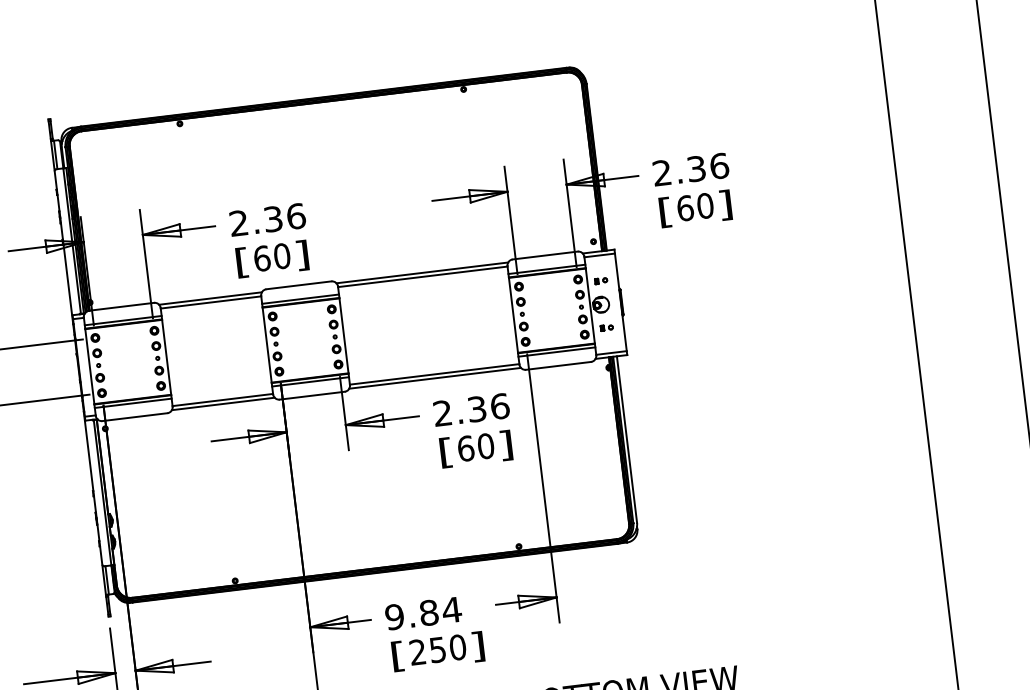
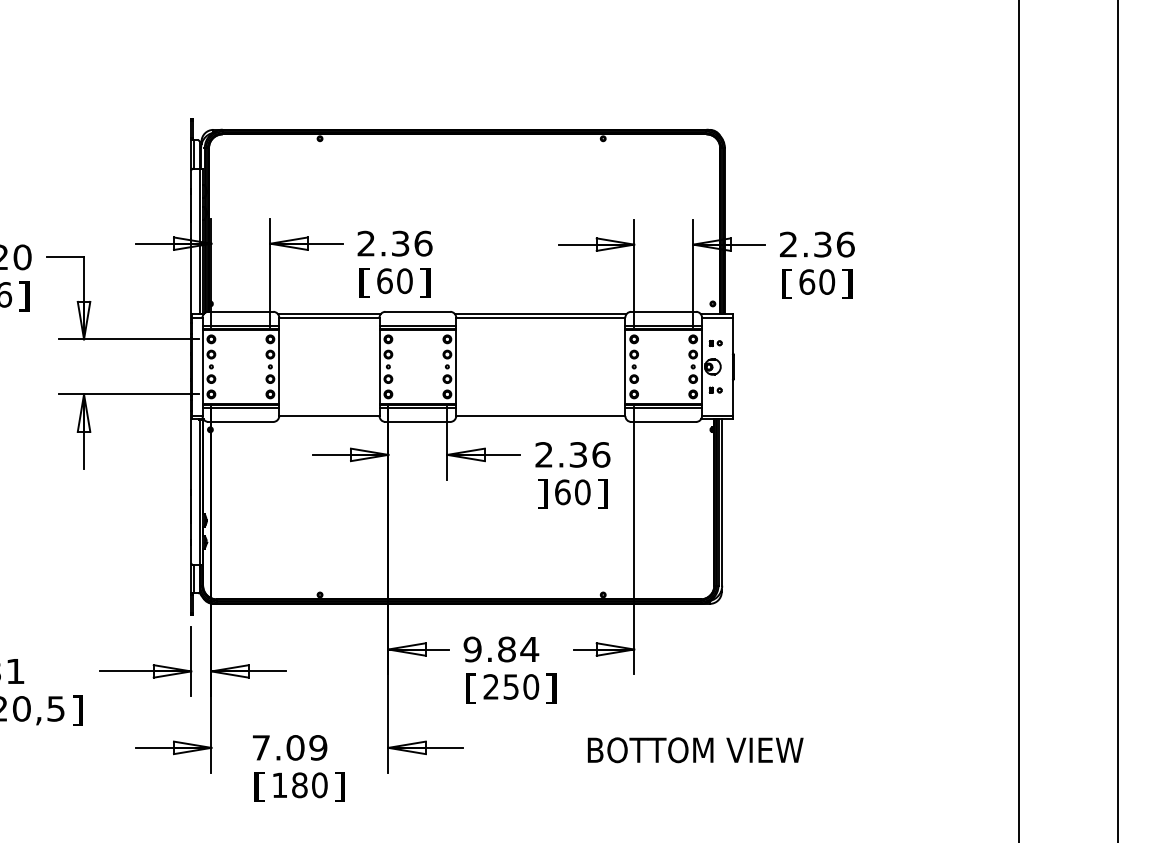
line: (434, 378) -> (540, 419), removed
line: (223, 403) -> (329, 419), removed
text: (445, 452) -> (542, 493), [ -> ]

